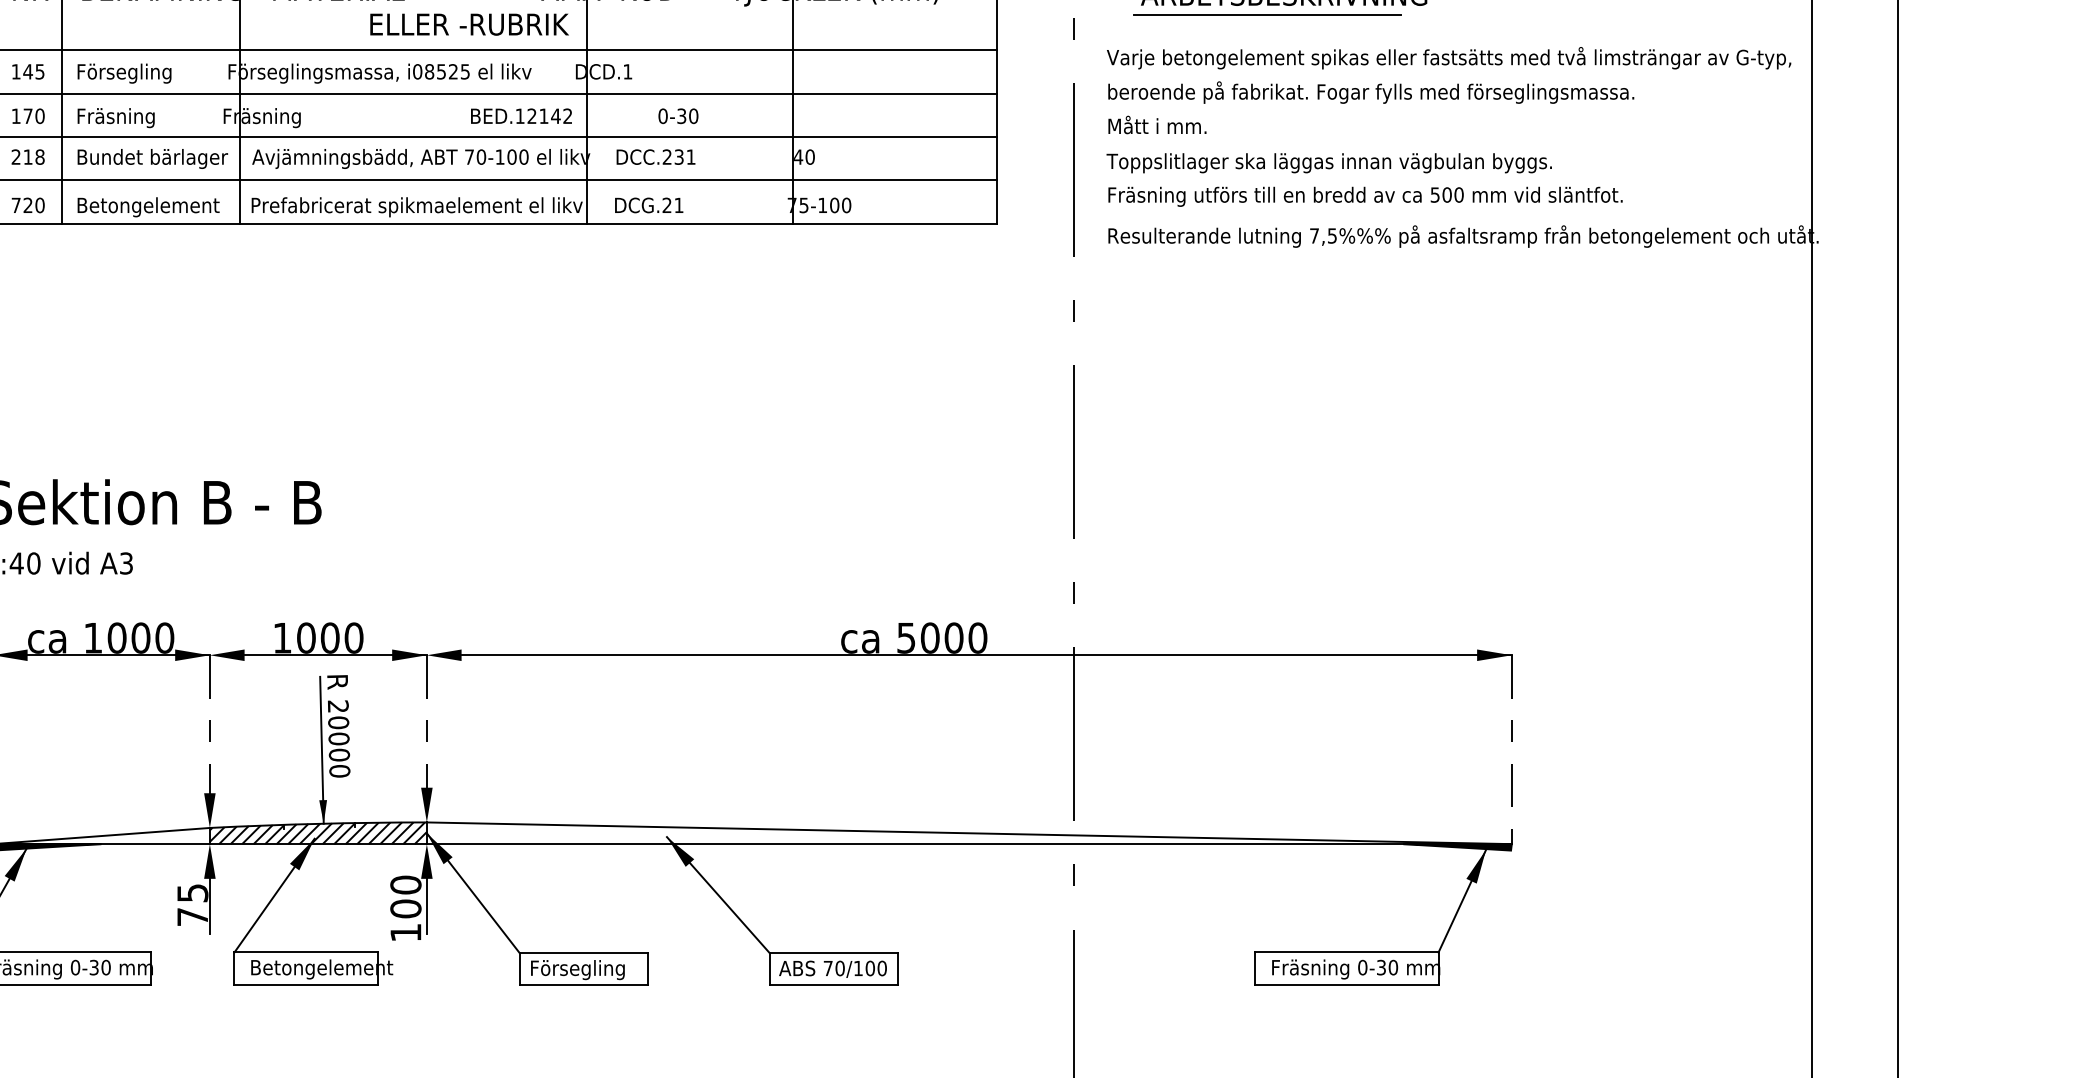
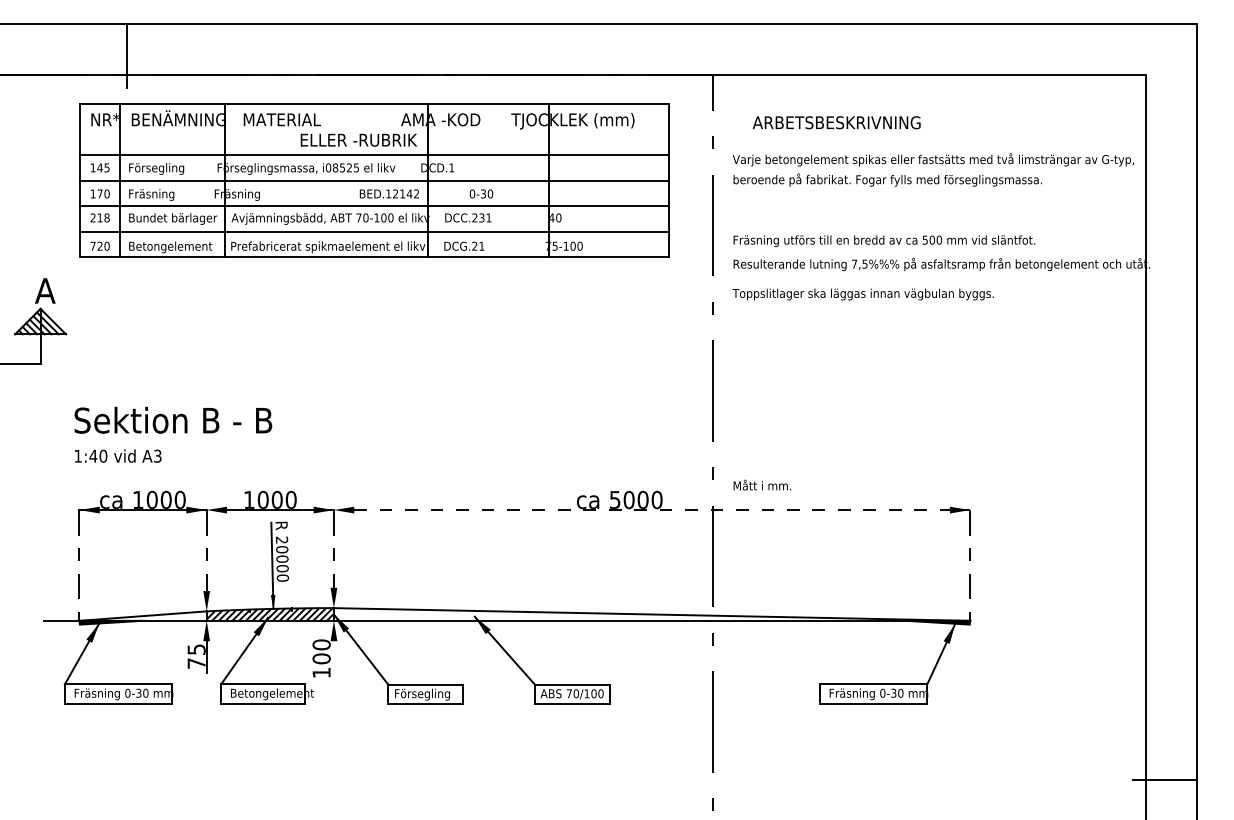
line: (1266, 14) -> (826, 134), removed
text: (1157, 123) -> (762, 484), moved
text: (1328, 163) -> (862, 294), moved
line: (987, 655) -> (662, 510), solid -> dashed
line: (426, 906) -> (333, 657), removed

